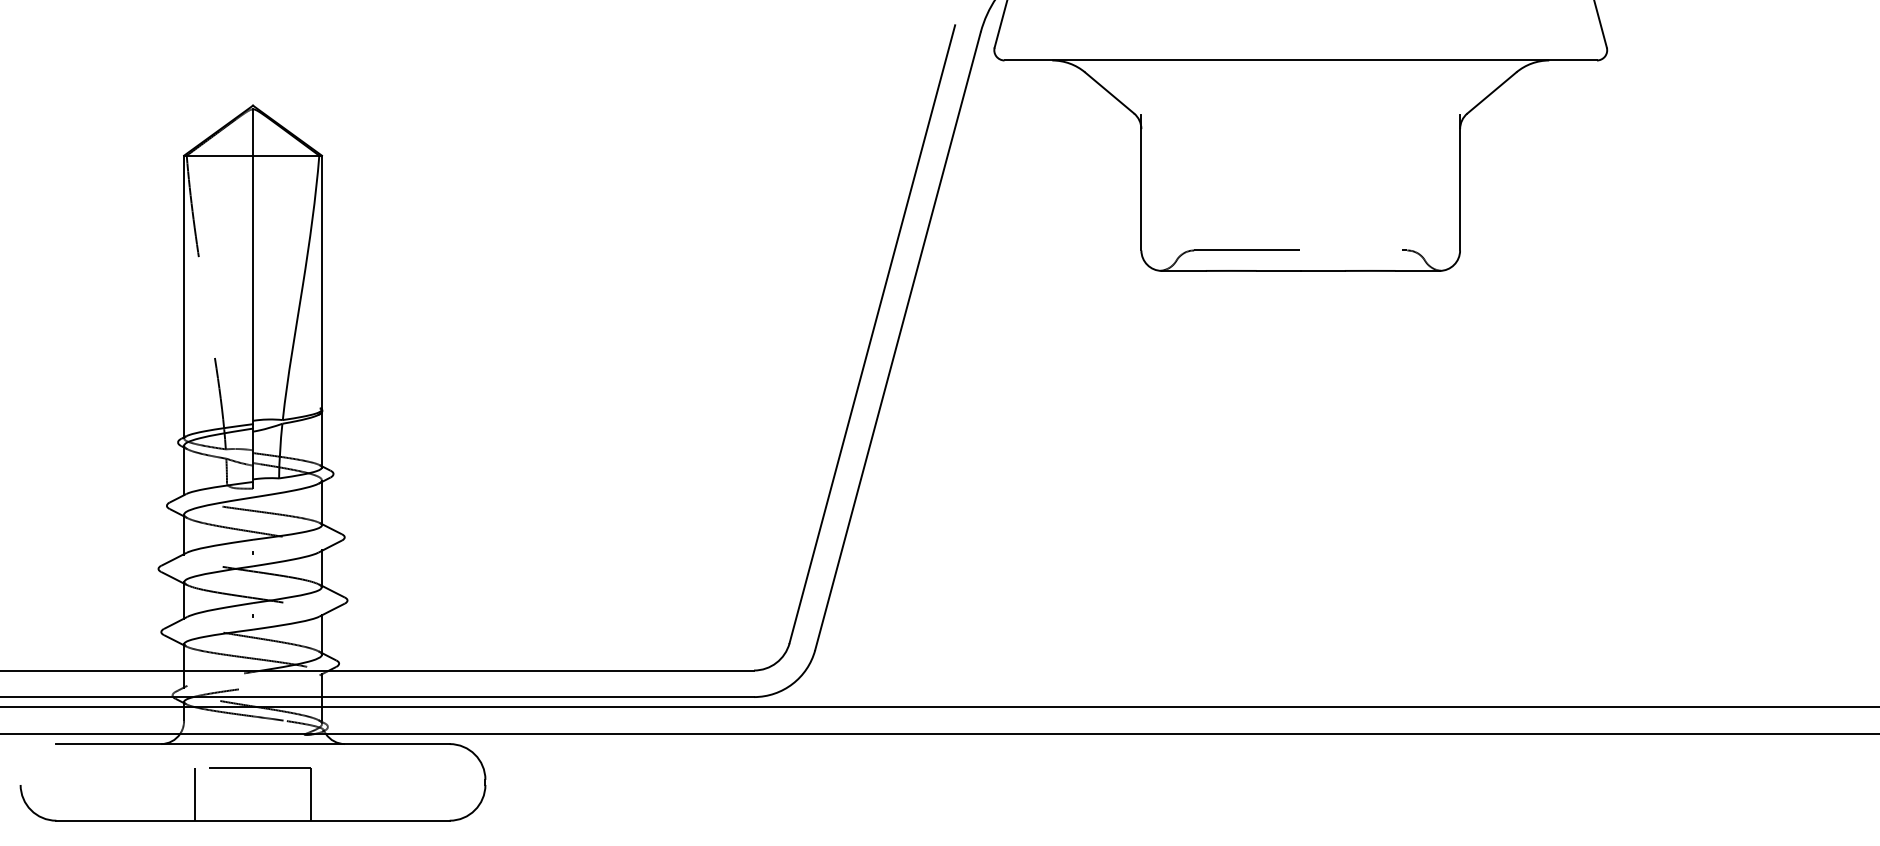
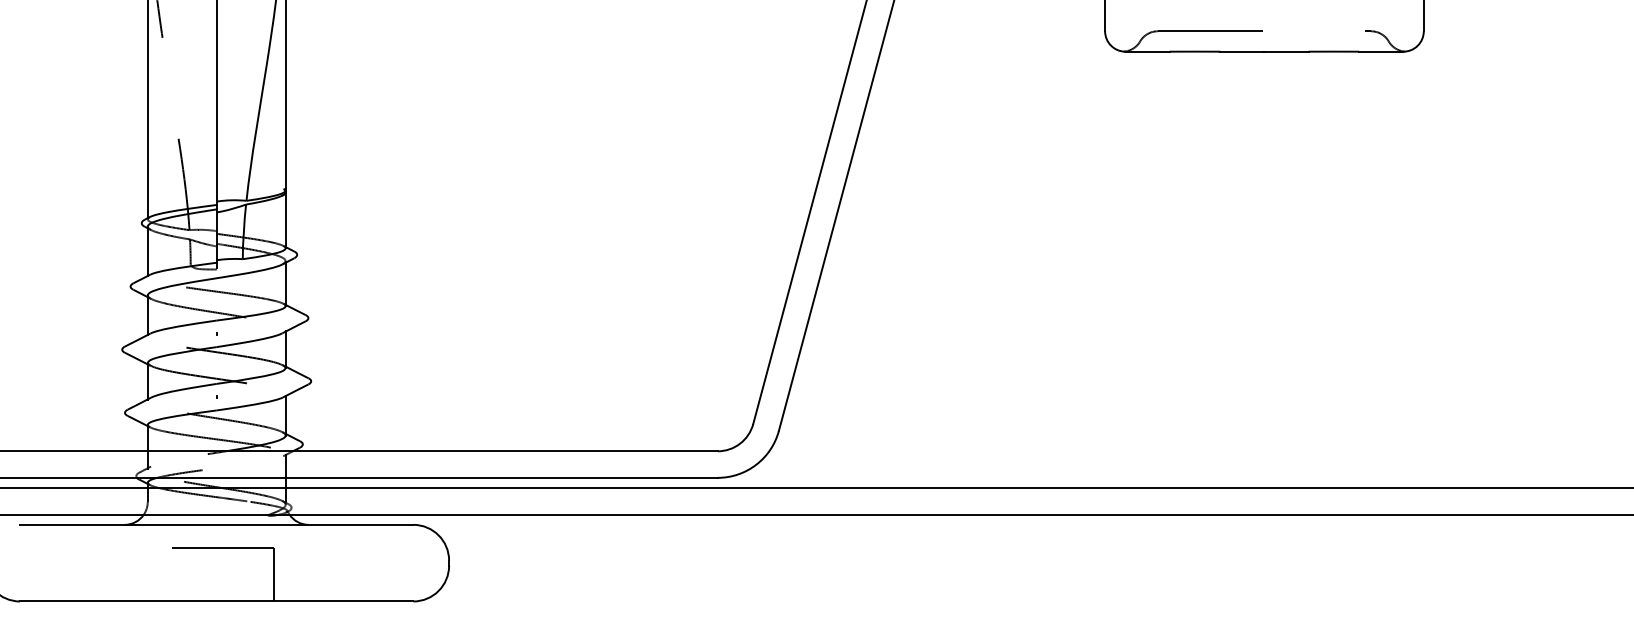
line: (195, 793) -> (159, 574), removed

